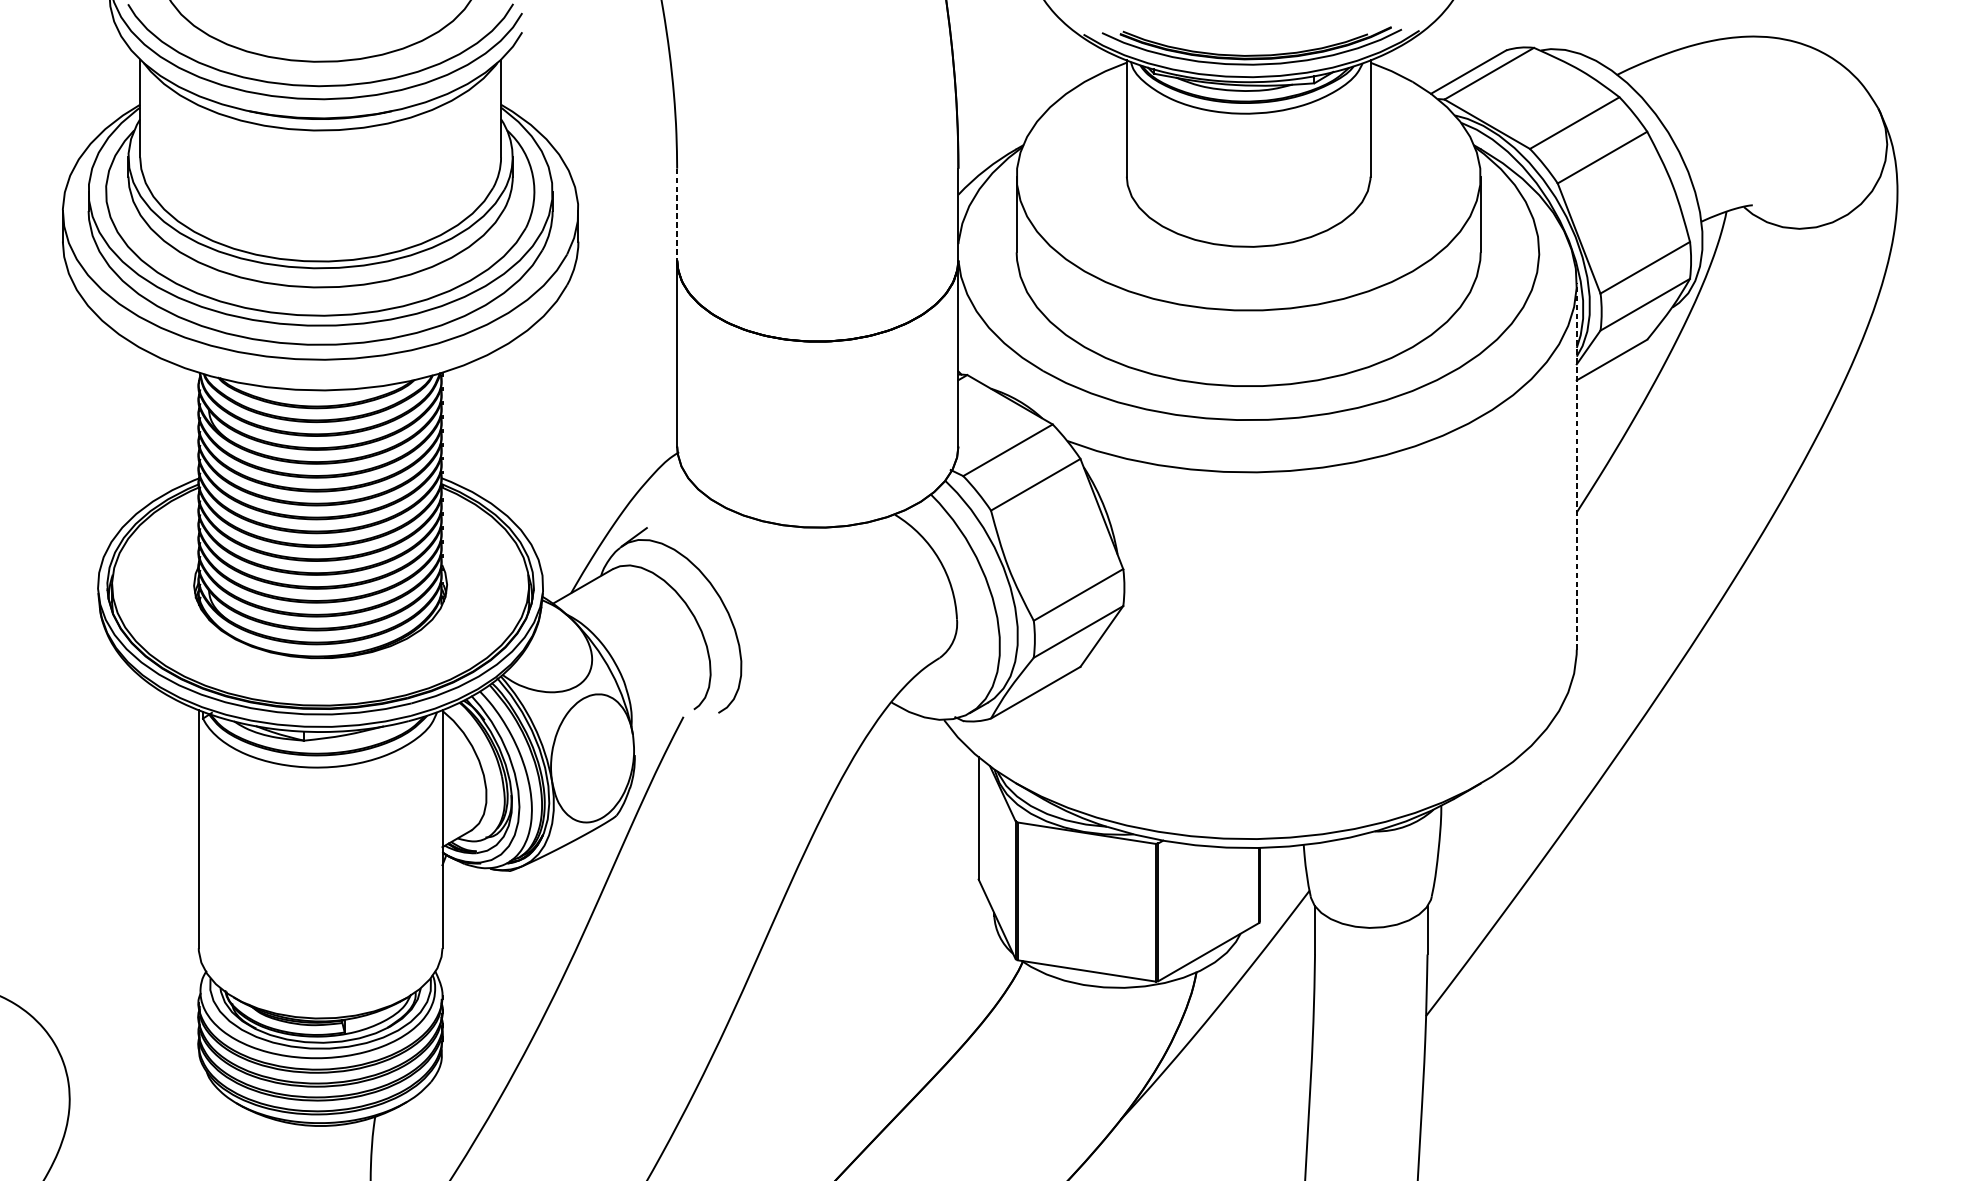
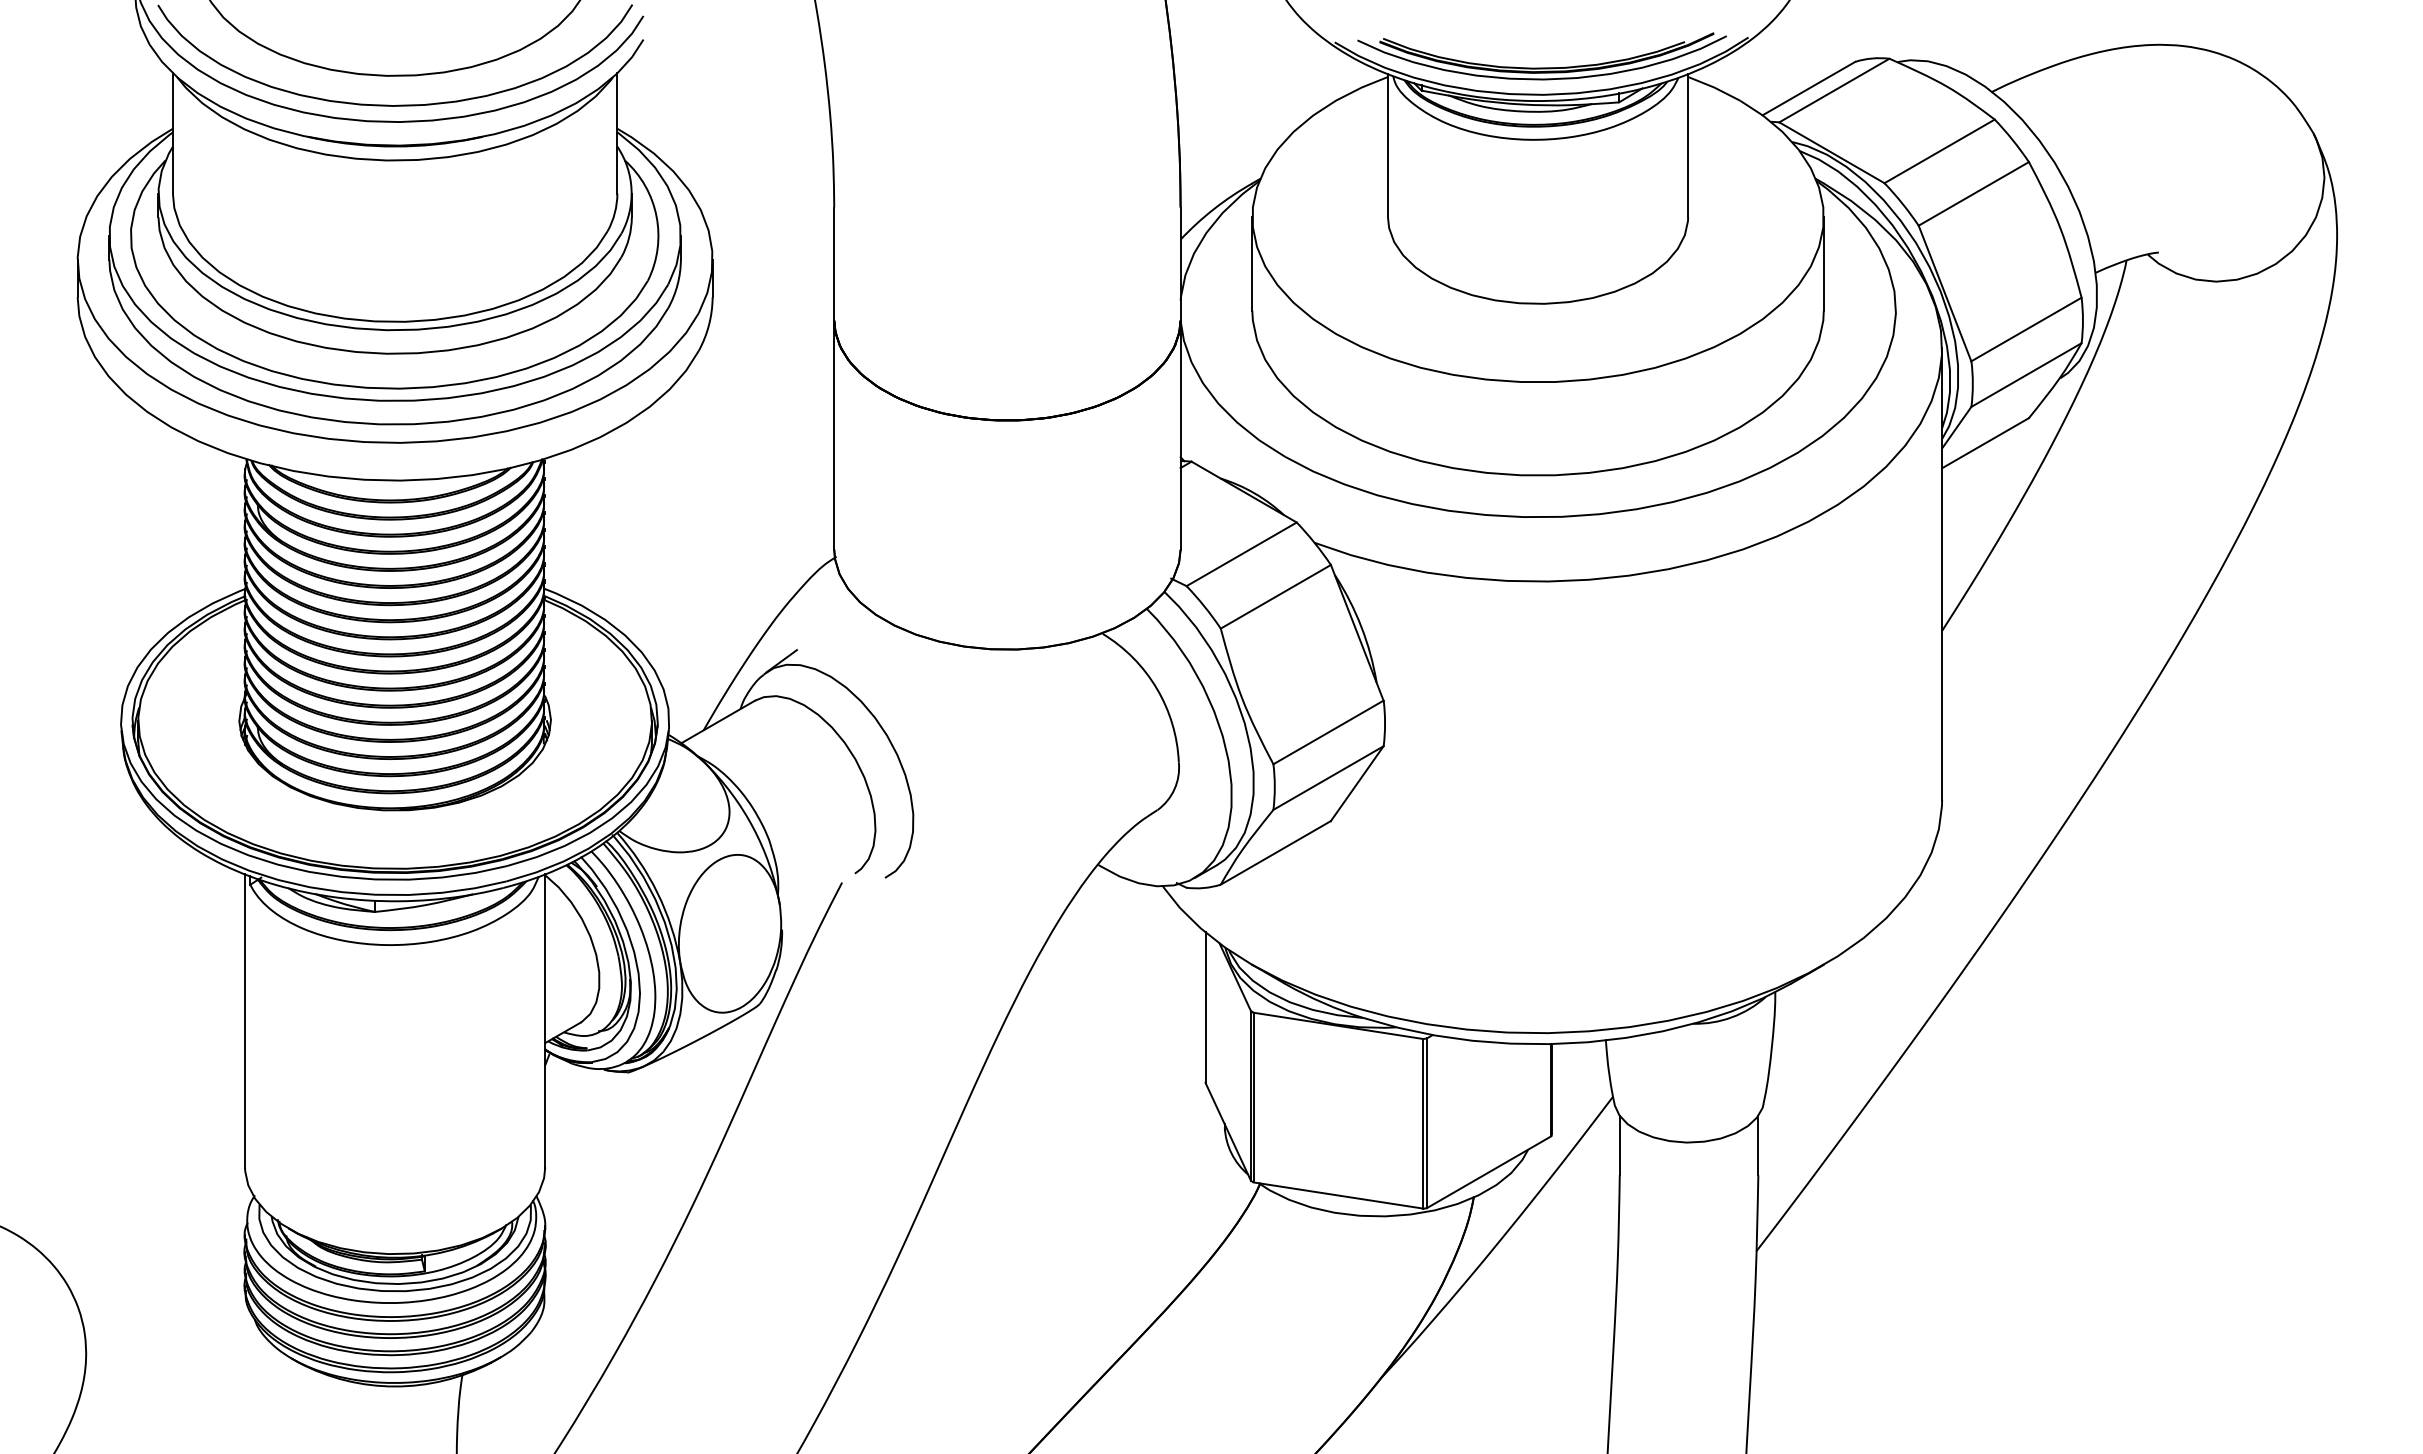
line: (677, 214) -> (834, 264), dashed -> solid
line: (1577, 466) -> (1942, 574), dashed -> solid

